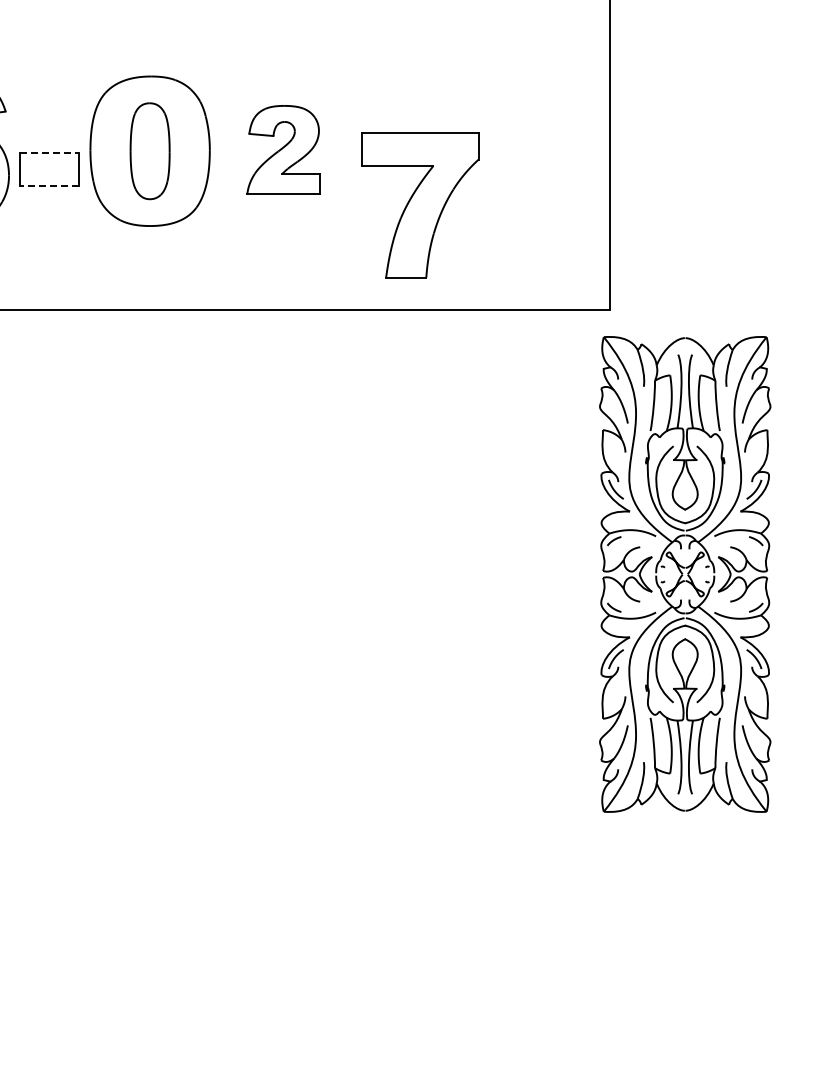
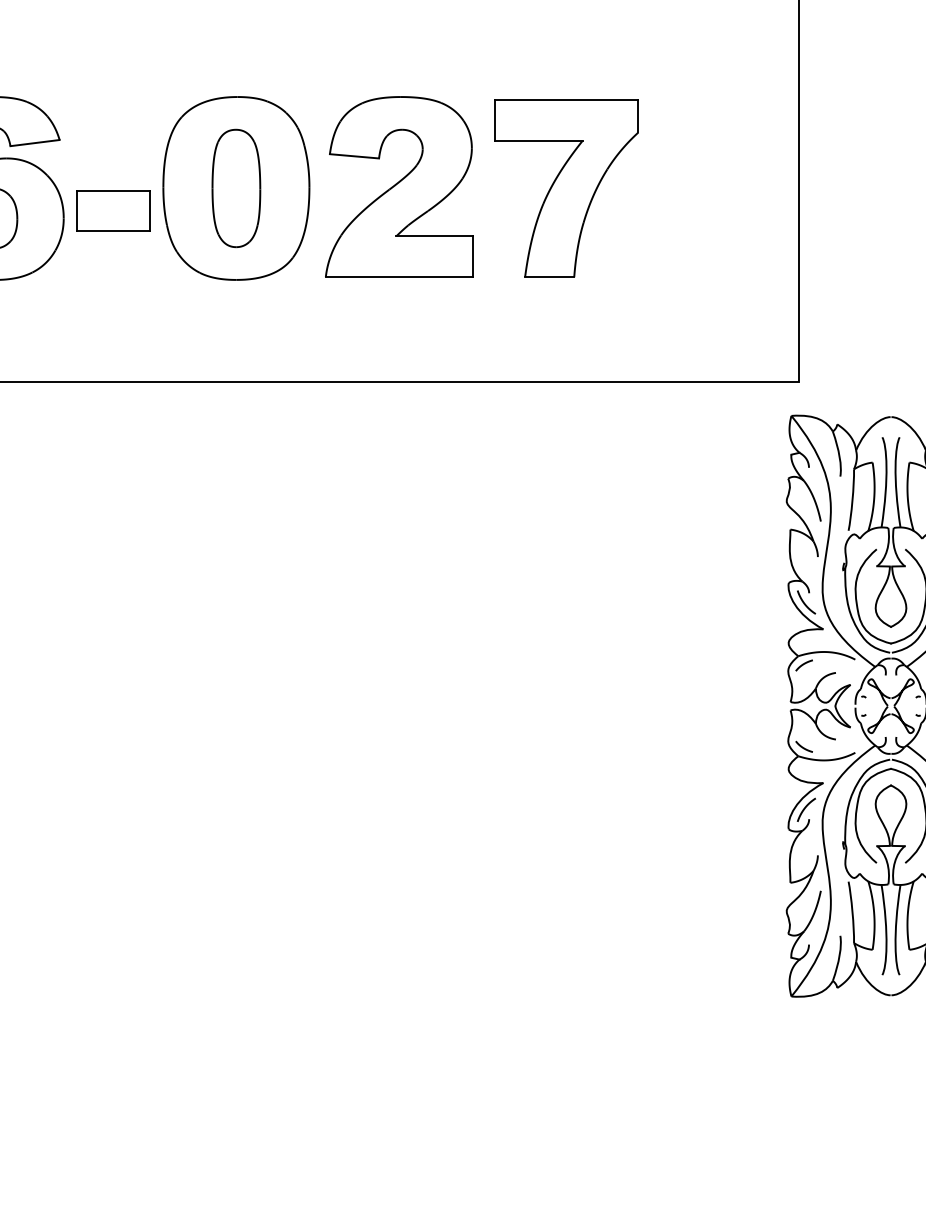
part: (283, 149) -> (399, 186), size x1.67
line: (49, 153) -> (113, 191), dashed -> solid
line: (49, 185) -> (113, 230), dashed -> solid
part: (420, 205) -> (567, 188), moved

